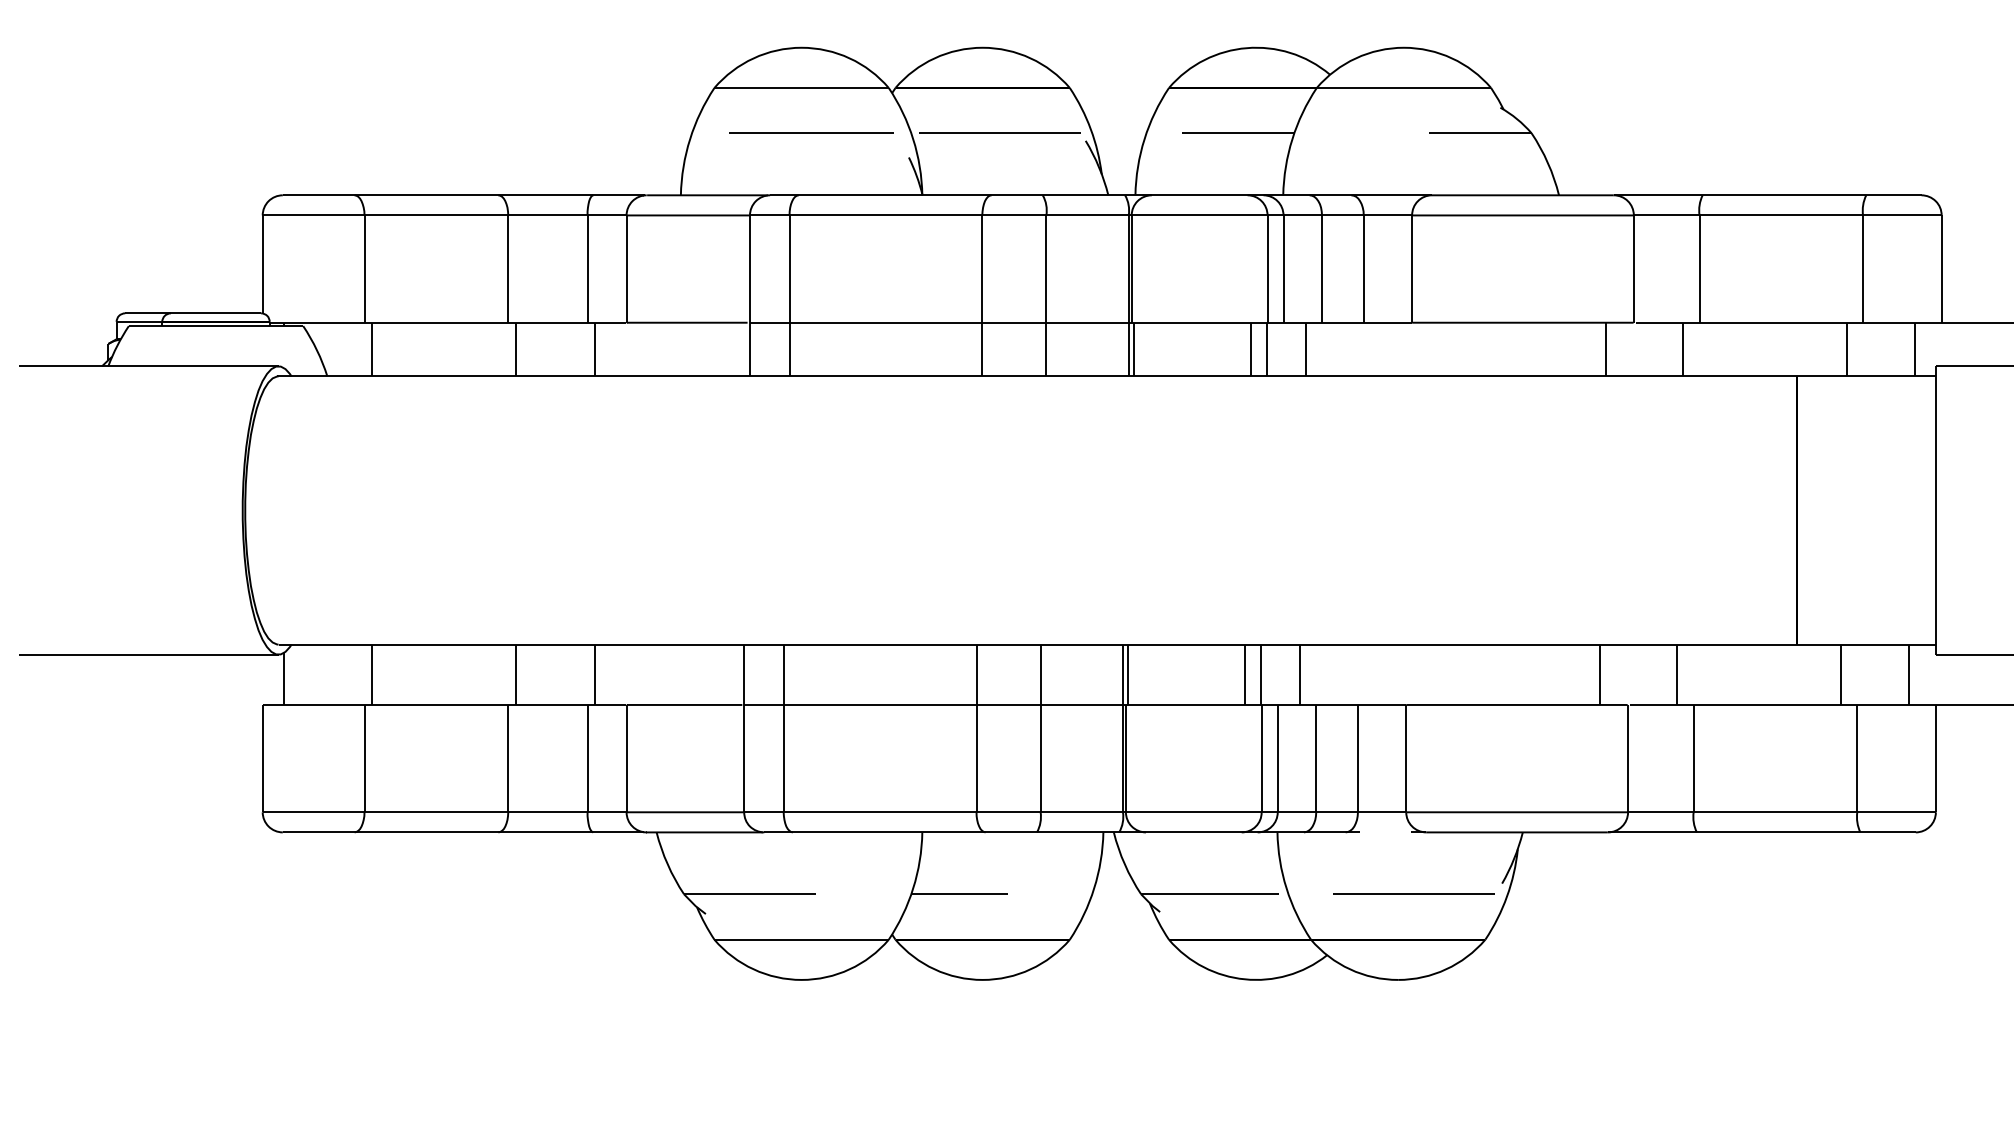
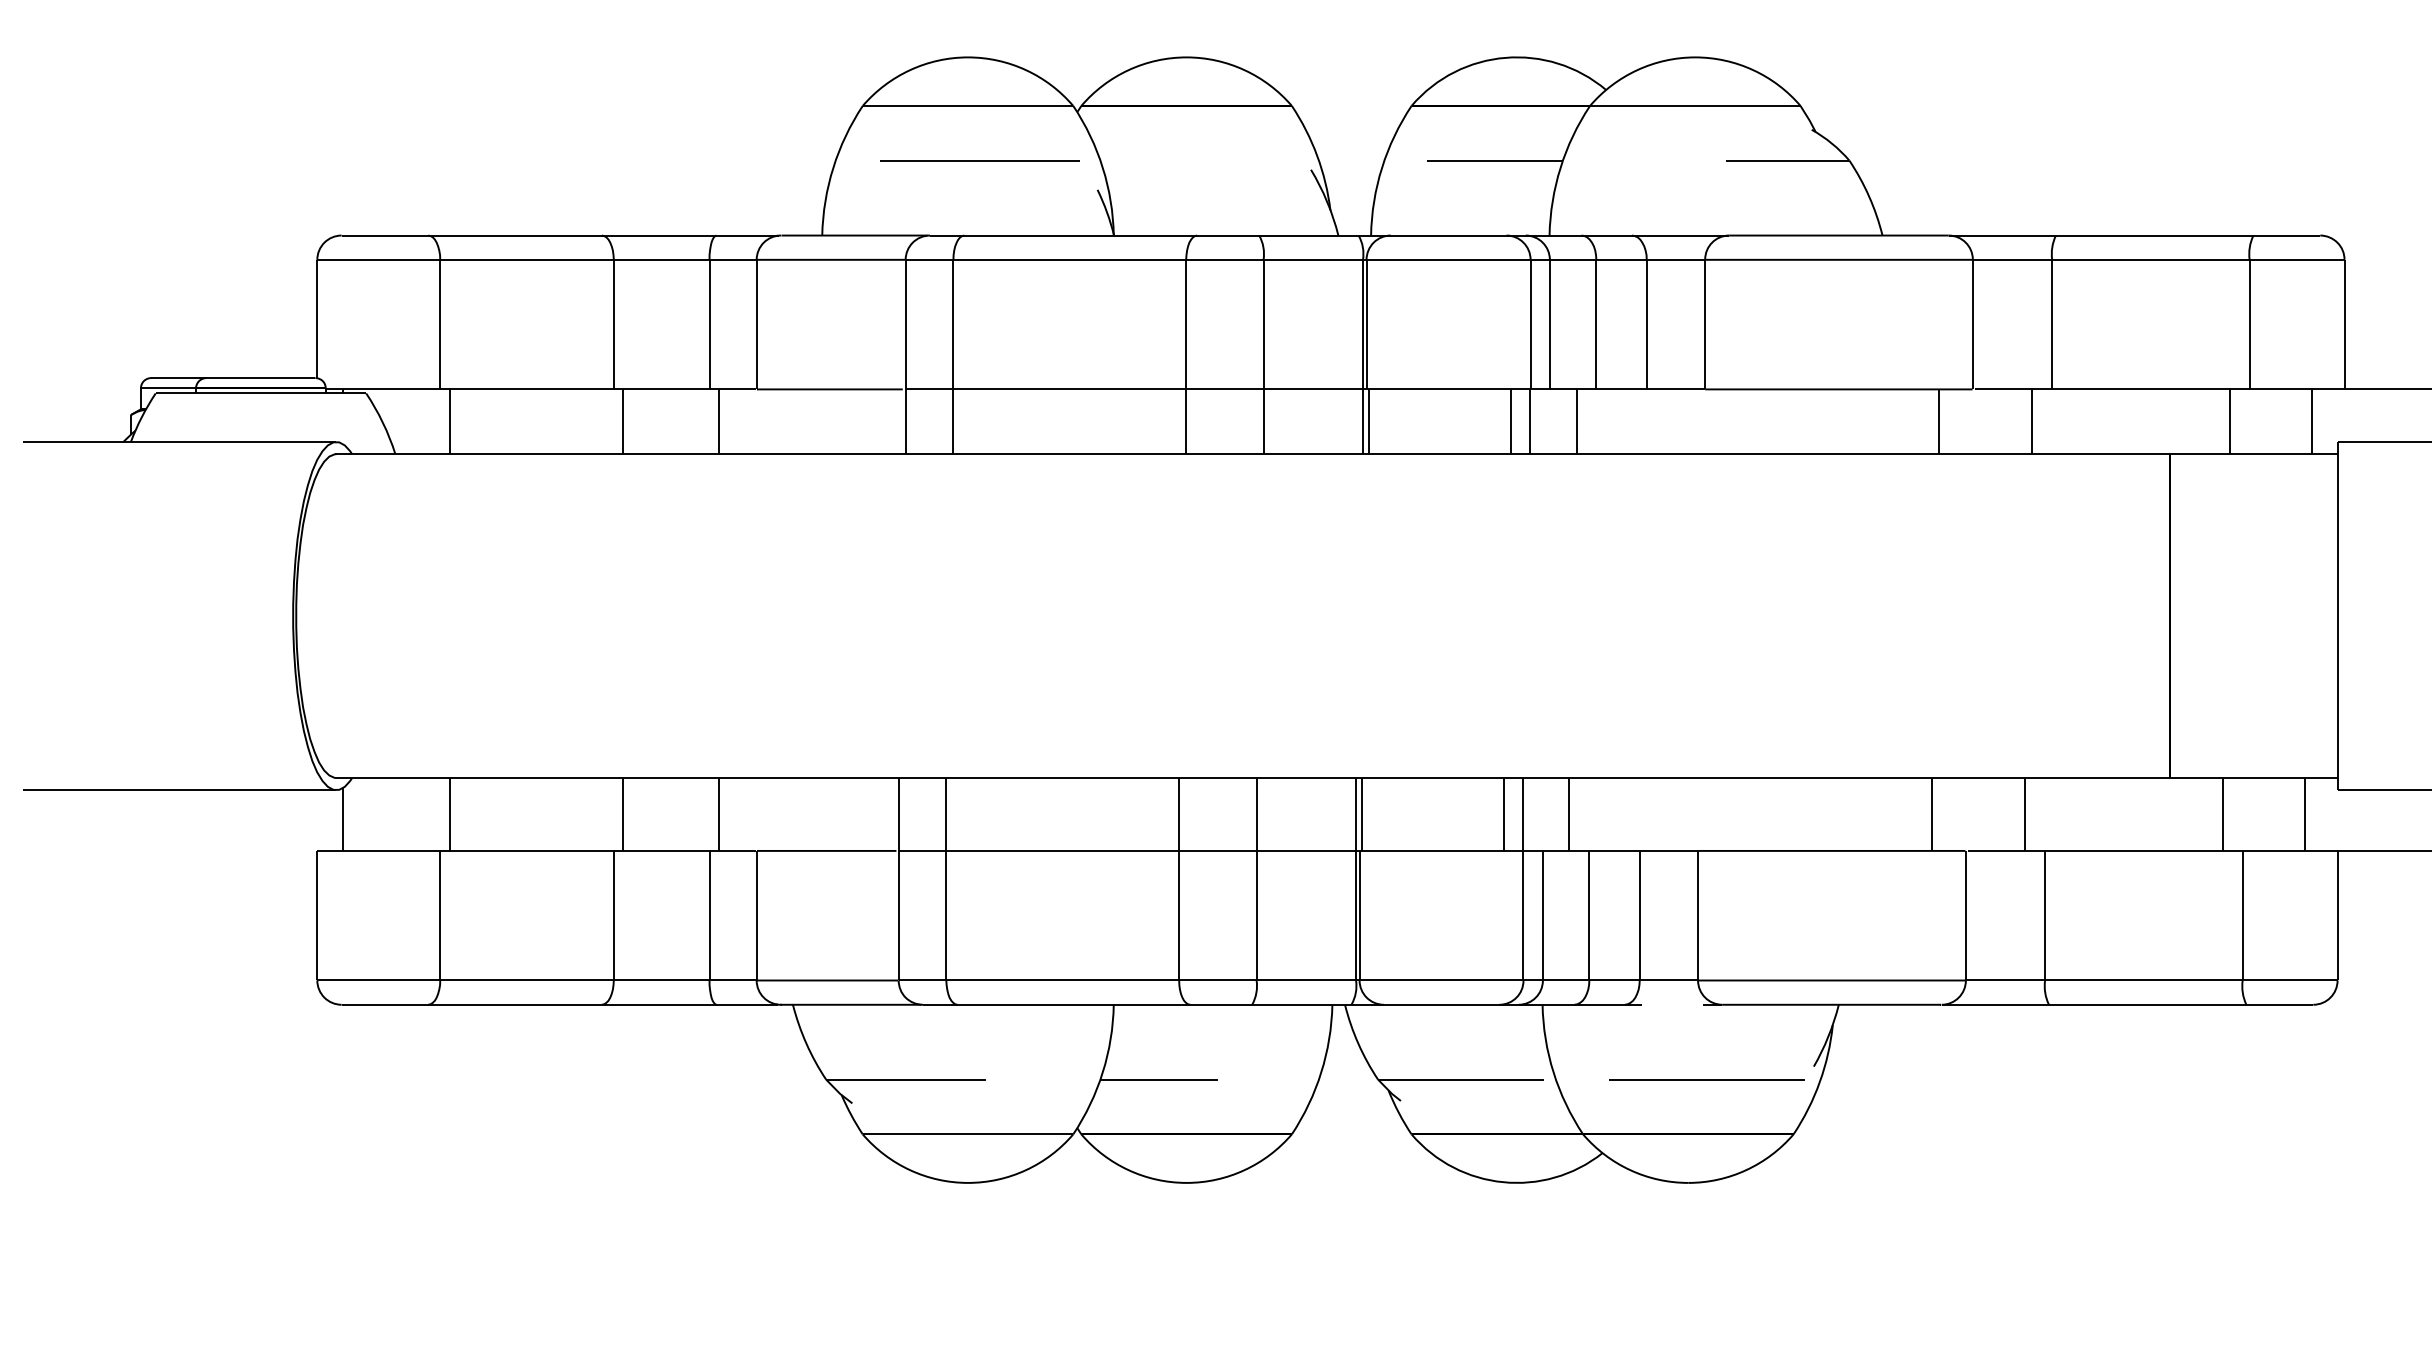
line: (999, 133) -> (1207, 160), removed

